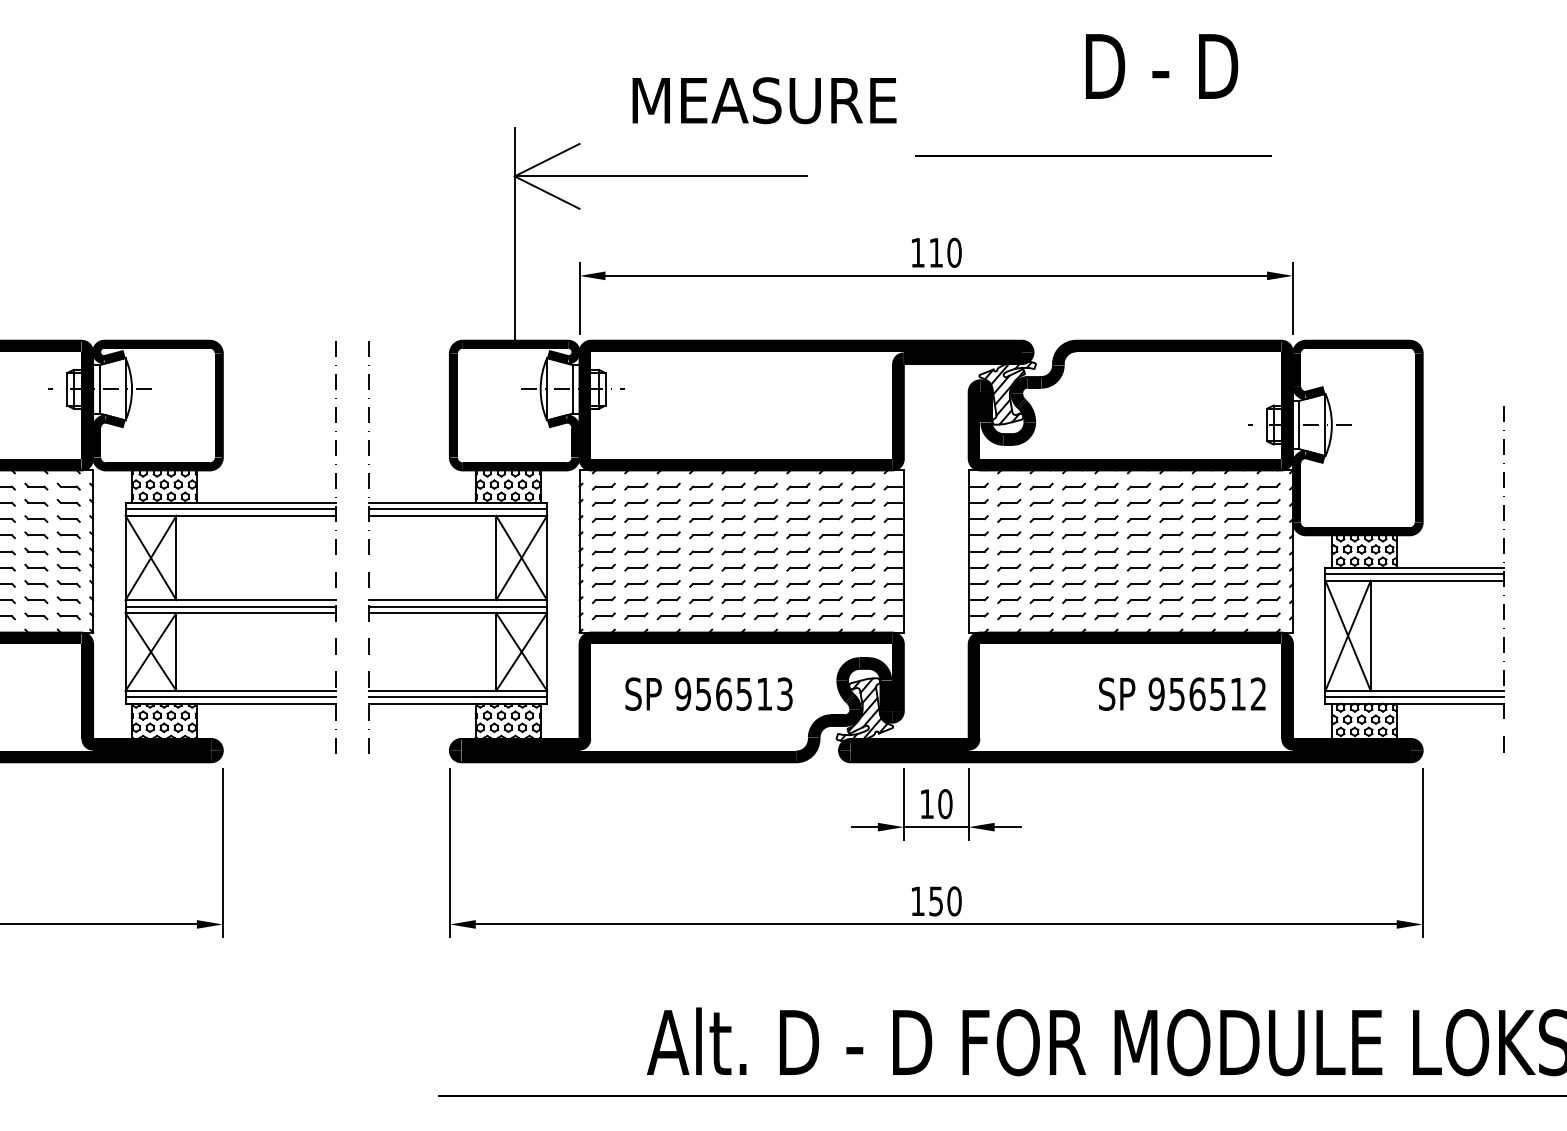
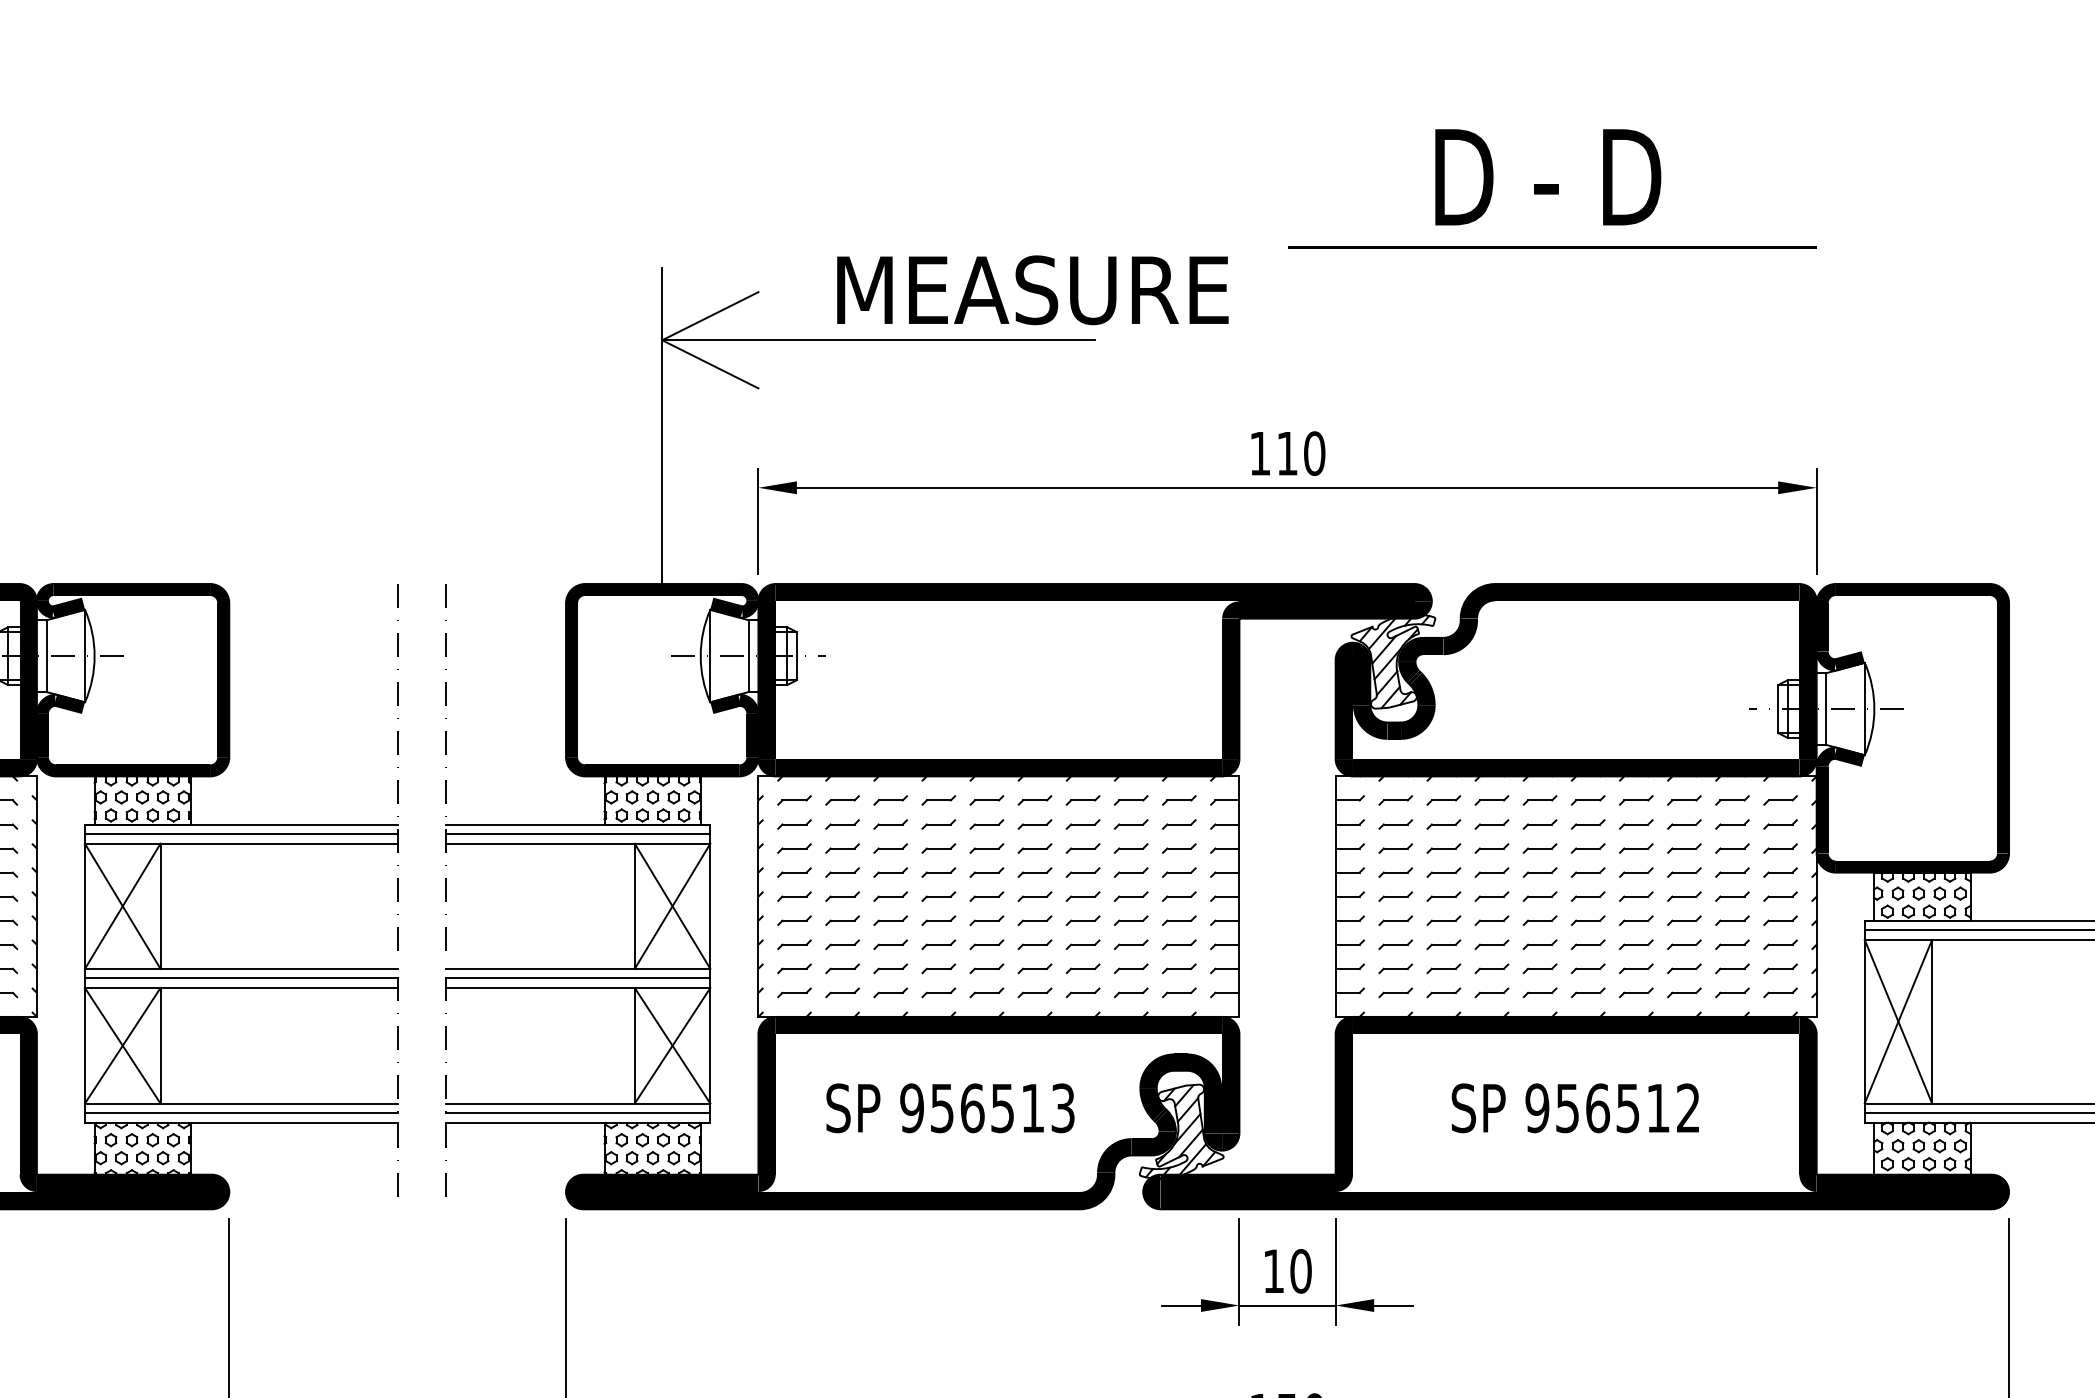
text: (1162, 66) -> (1548, 177), moved
text: (764, 100) -> (1032, 289), moved
line: (1093, 155) -> (1551, 246), moved
text: (1182, 693) -> (1575, 1107), moved

